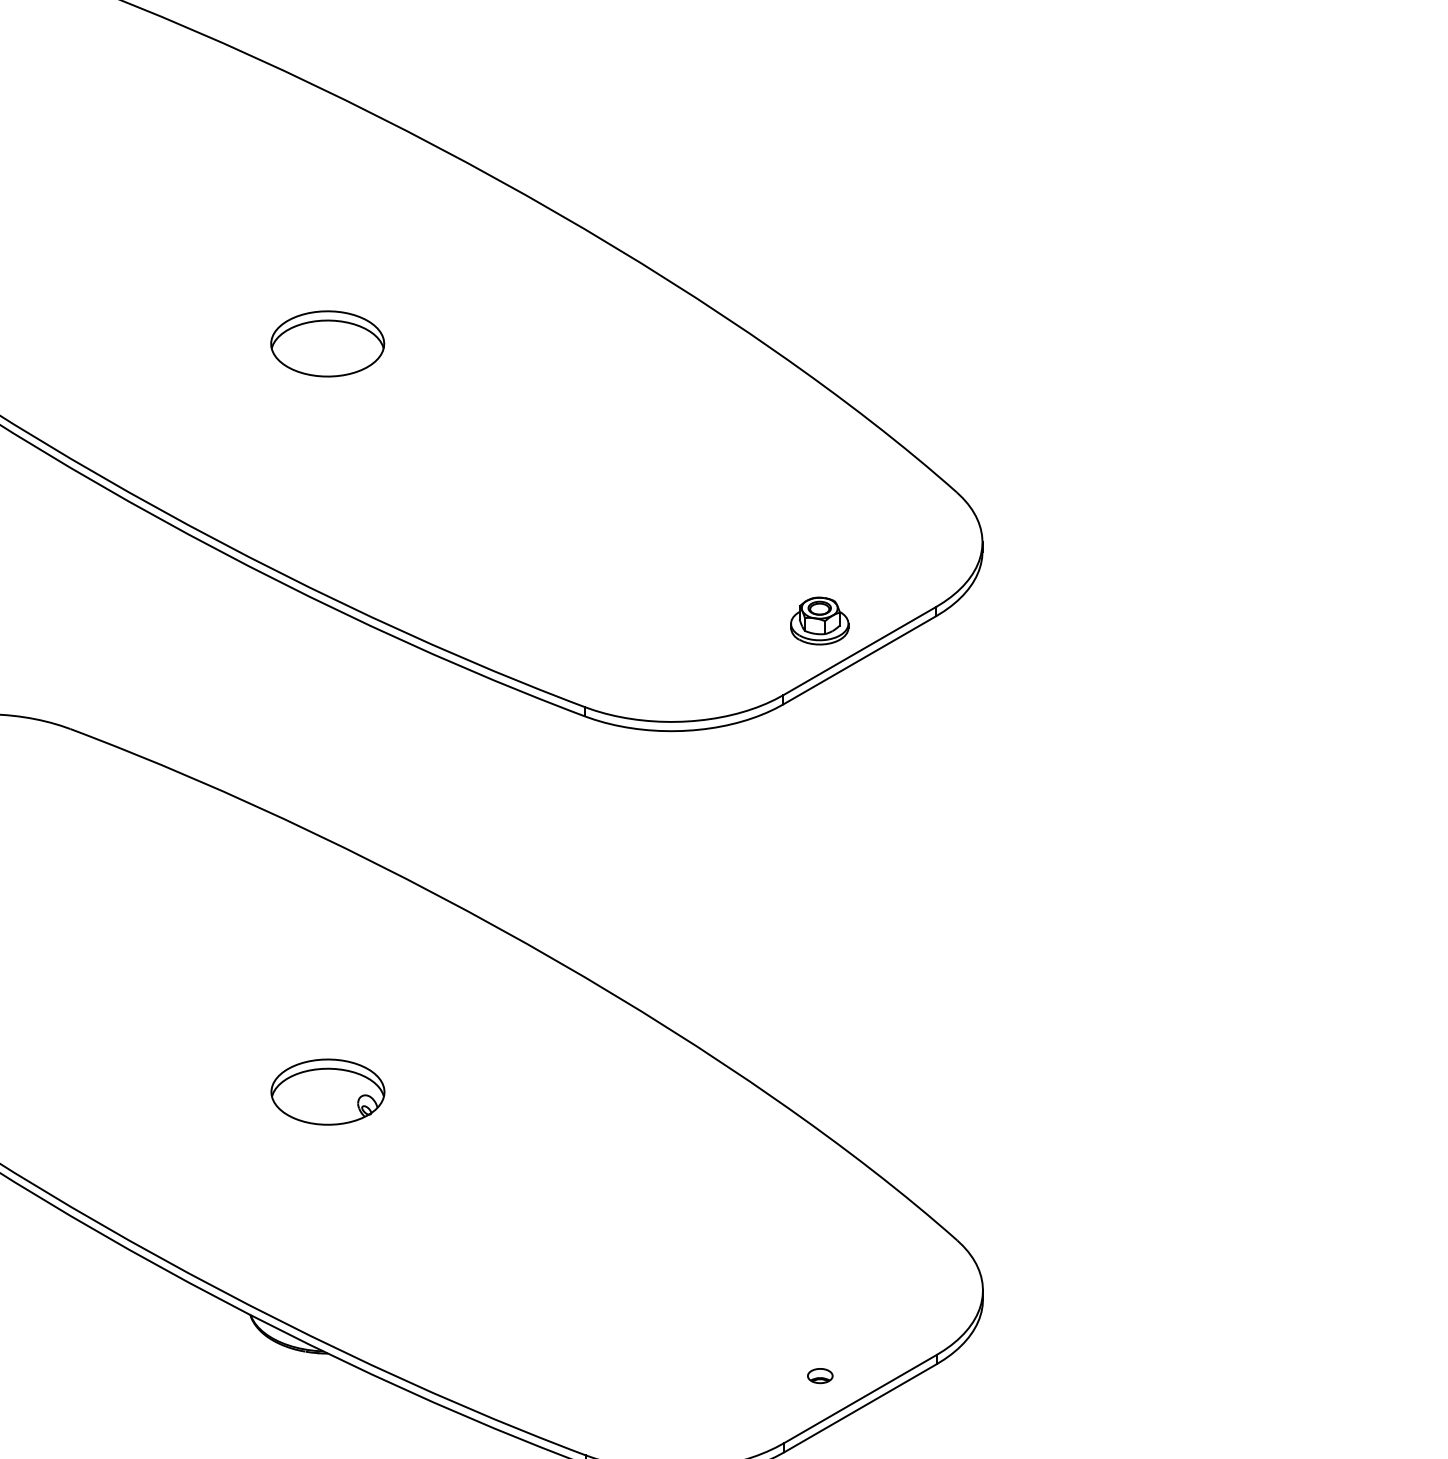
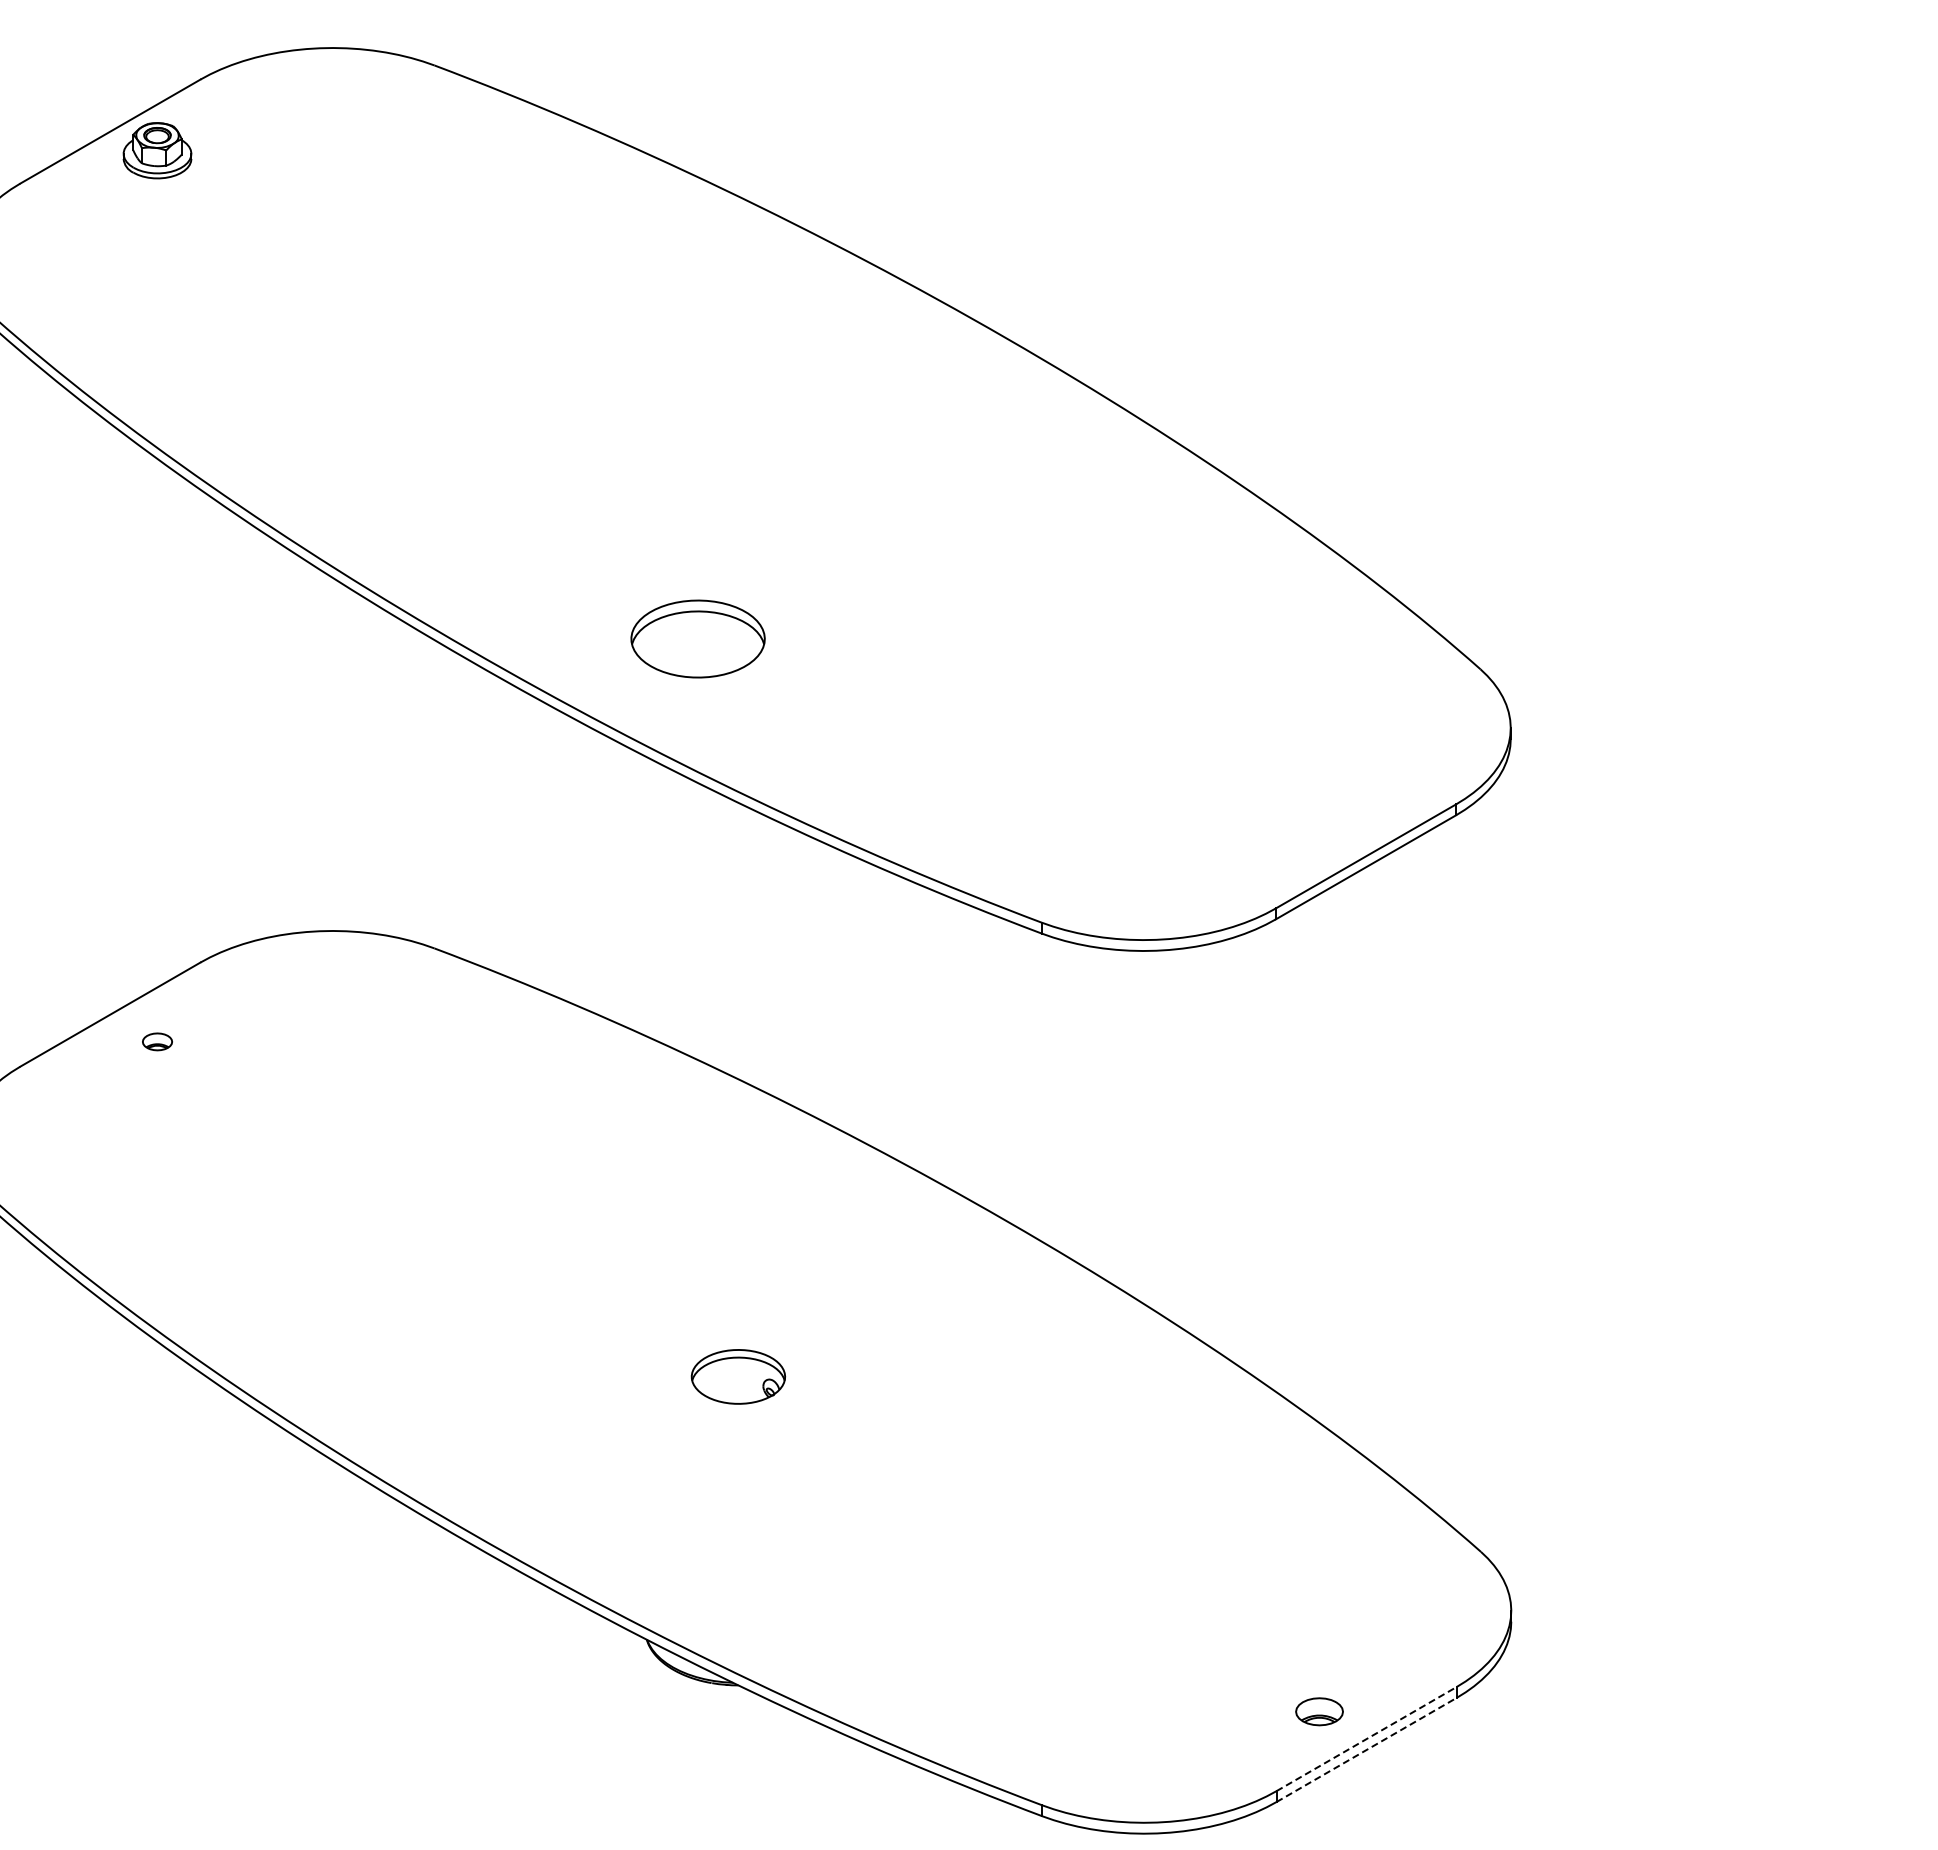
part: (327, 343) -> (697, 638), moved
part: (819, 620) -> (1318, 820), removed
part: (328, 1091) -> (738, 1376), size x0.7
part: (819, 1375) -> (1318, 1711), size x1.6
line: (861, 1398) -> (1367, 1738), solid -> dashed
line: (861, 1407) -> (1367, 1749), solid -> dashed

